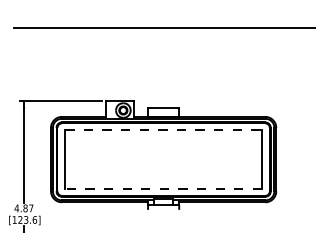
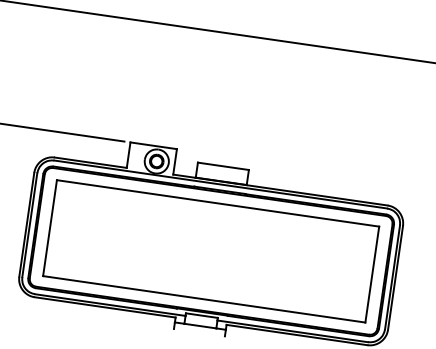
line: (164, 130) -> (219, 203), dashed -> solid
line: (163, 188) -> (204, 298), dashed -> solid

